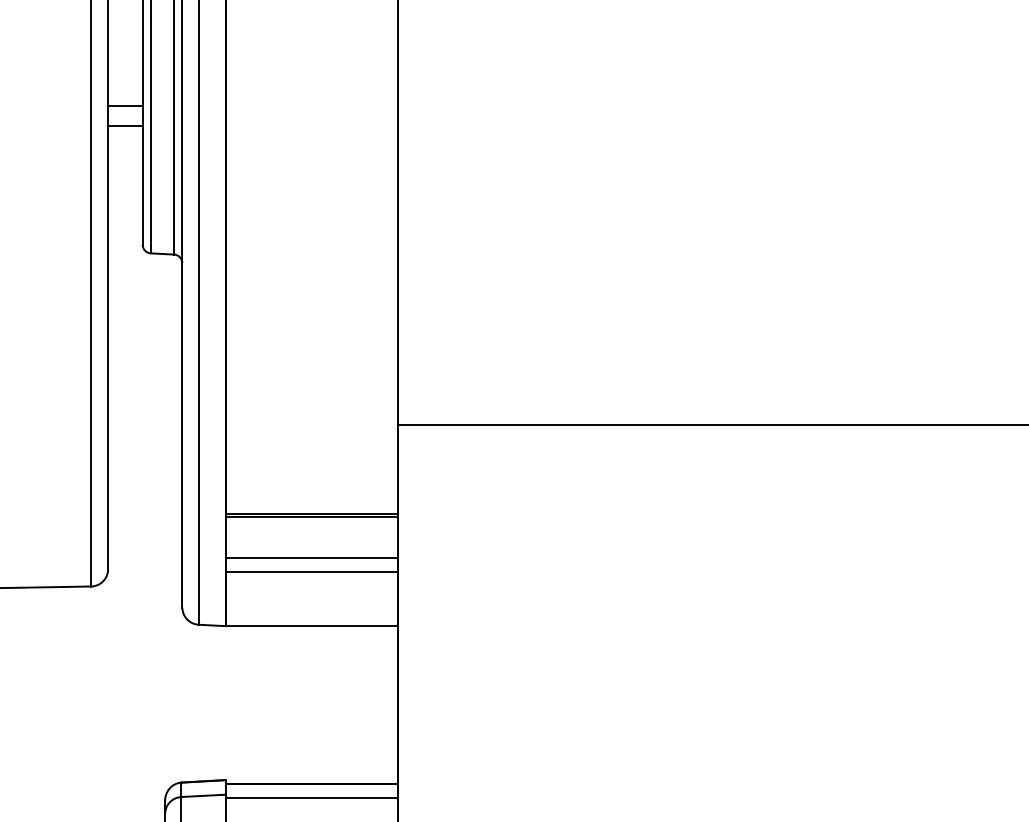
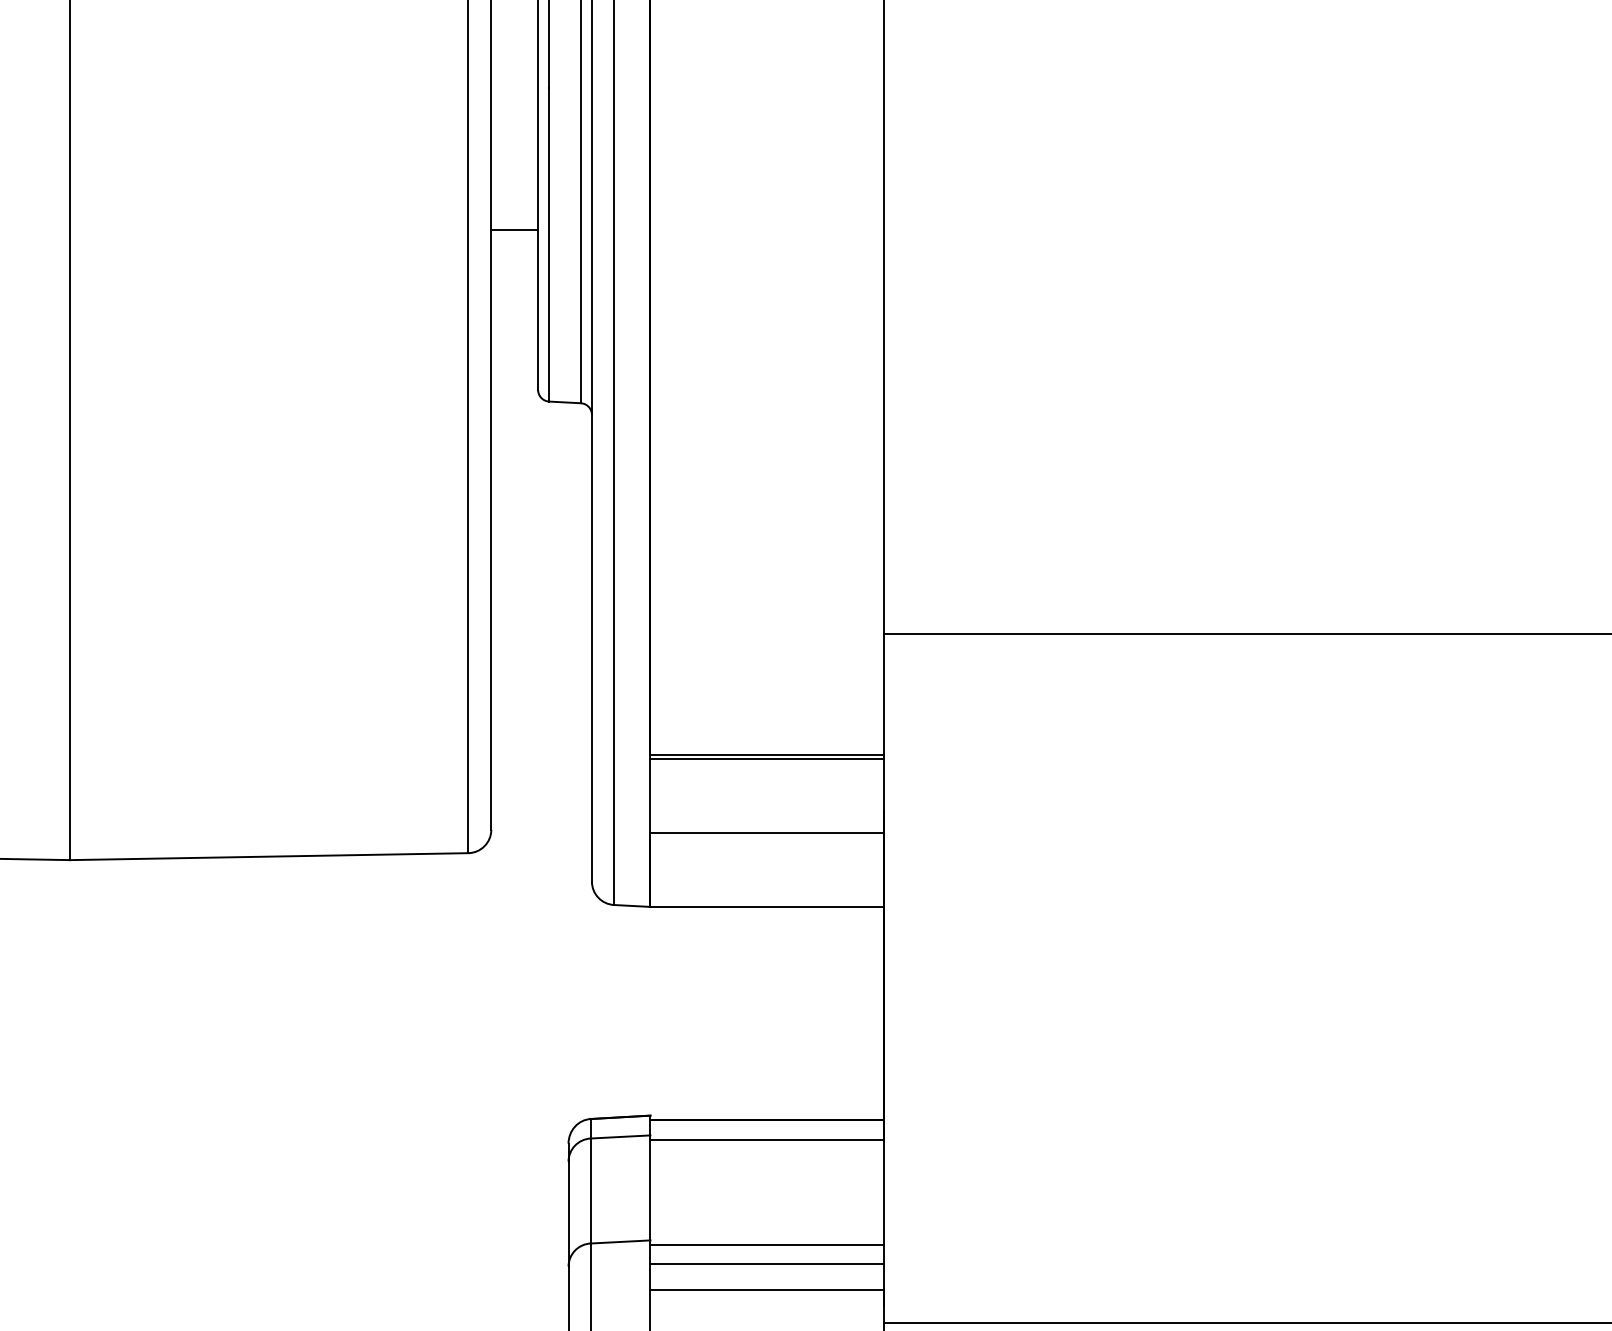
line: (125, 105) -> (514, 201), removed
line: (311, 557) -> (767, 814), removed

